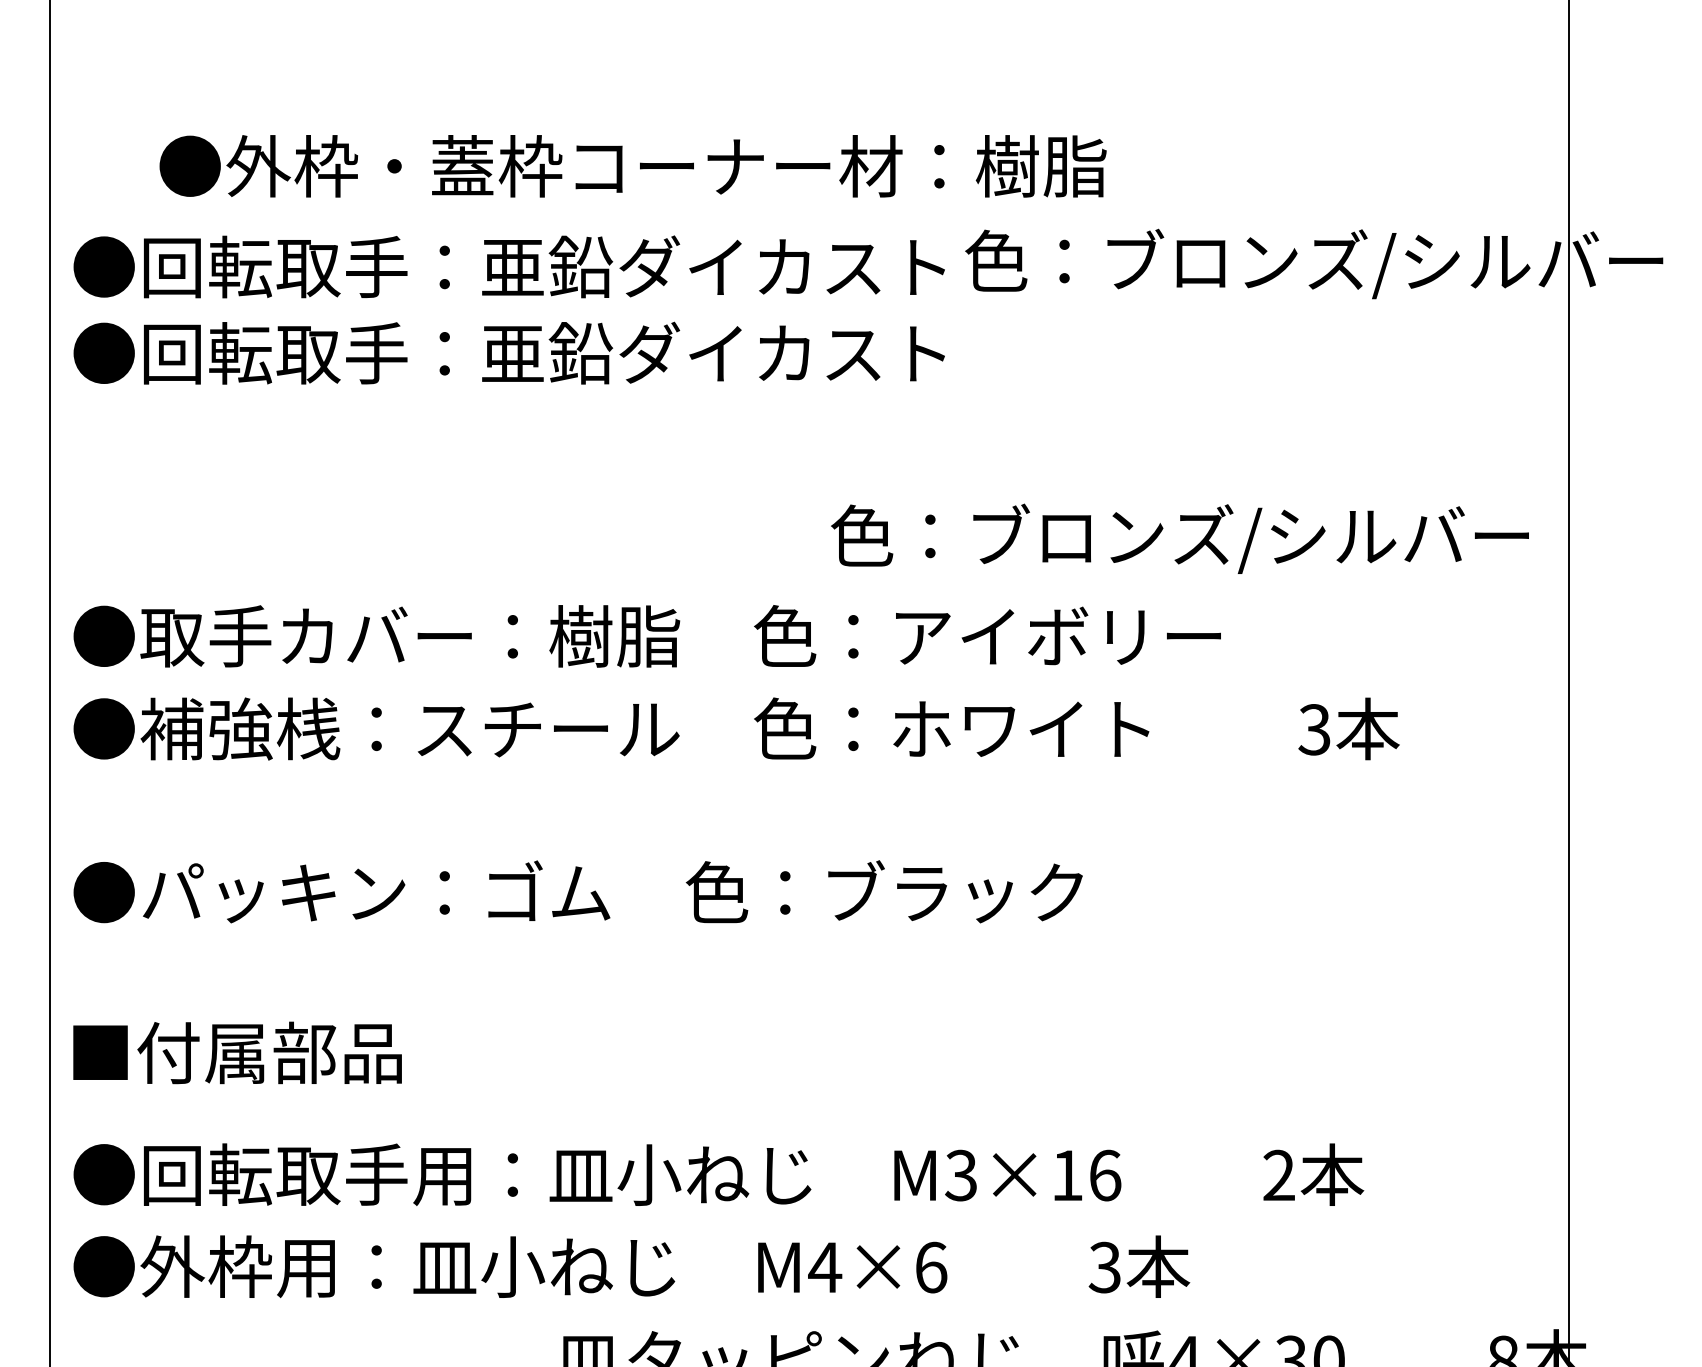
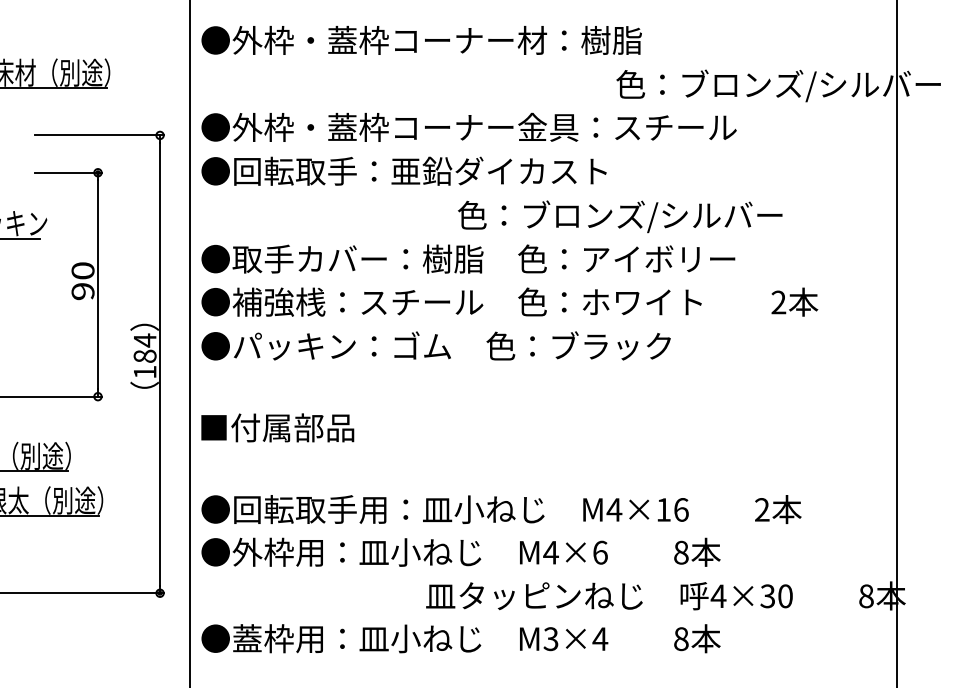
text: (632, 166) -> (421, 40), moved
text: (507, 265) -> (403, 170), moved
text: (682, 351) -> (484, 126), ●回転取手：亜鉛ダイカスト -> ●外枠・蓋枠コーナー金具：スチール
text: (1180, 538) -> (620, 216), moved
text: (1314, 729) -> (778, 302), 3 -> 2
text: (576, 890) -> (435, 345), moved
text: (237, 1052) -> (277, 427), moved
text: (961, 1174) -> (614, 509), M3×16 -> M4×16
text: (1103, 1267) -> (680, 552), 3 -> 8

